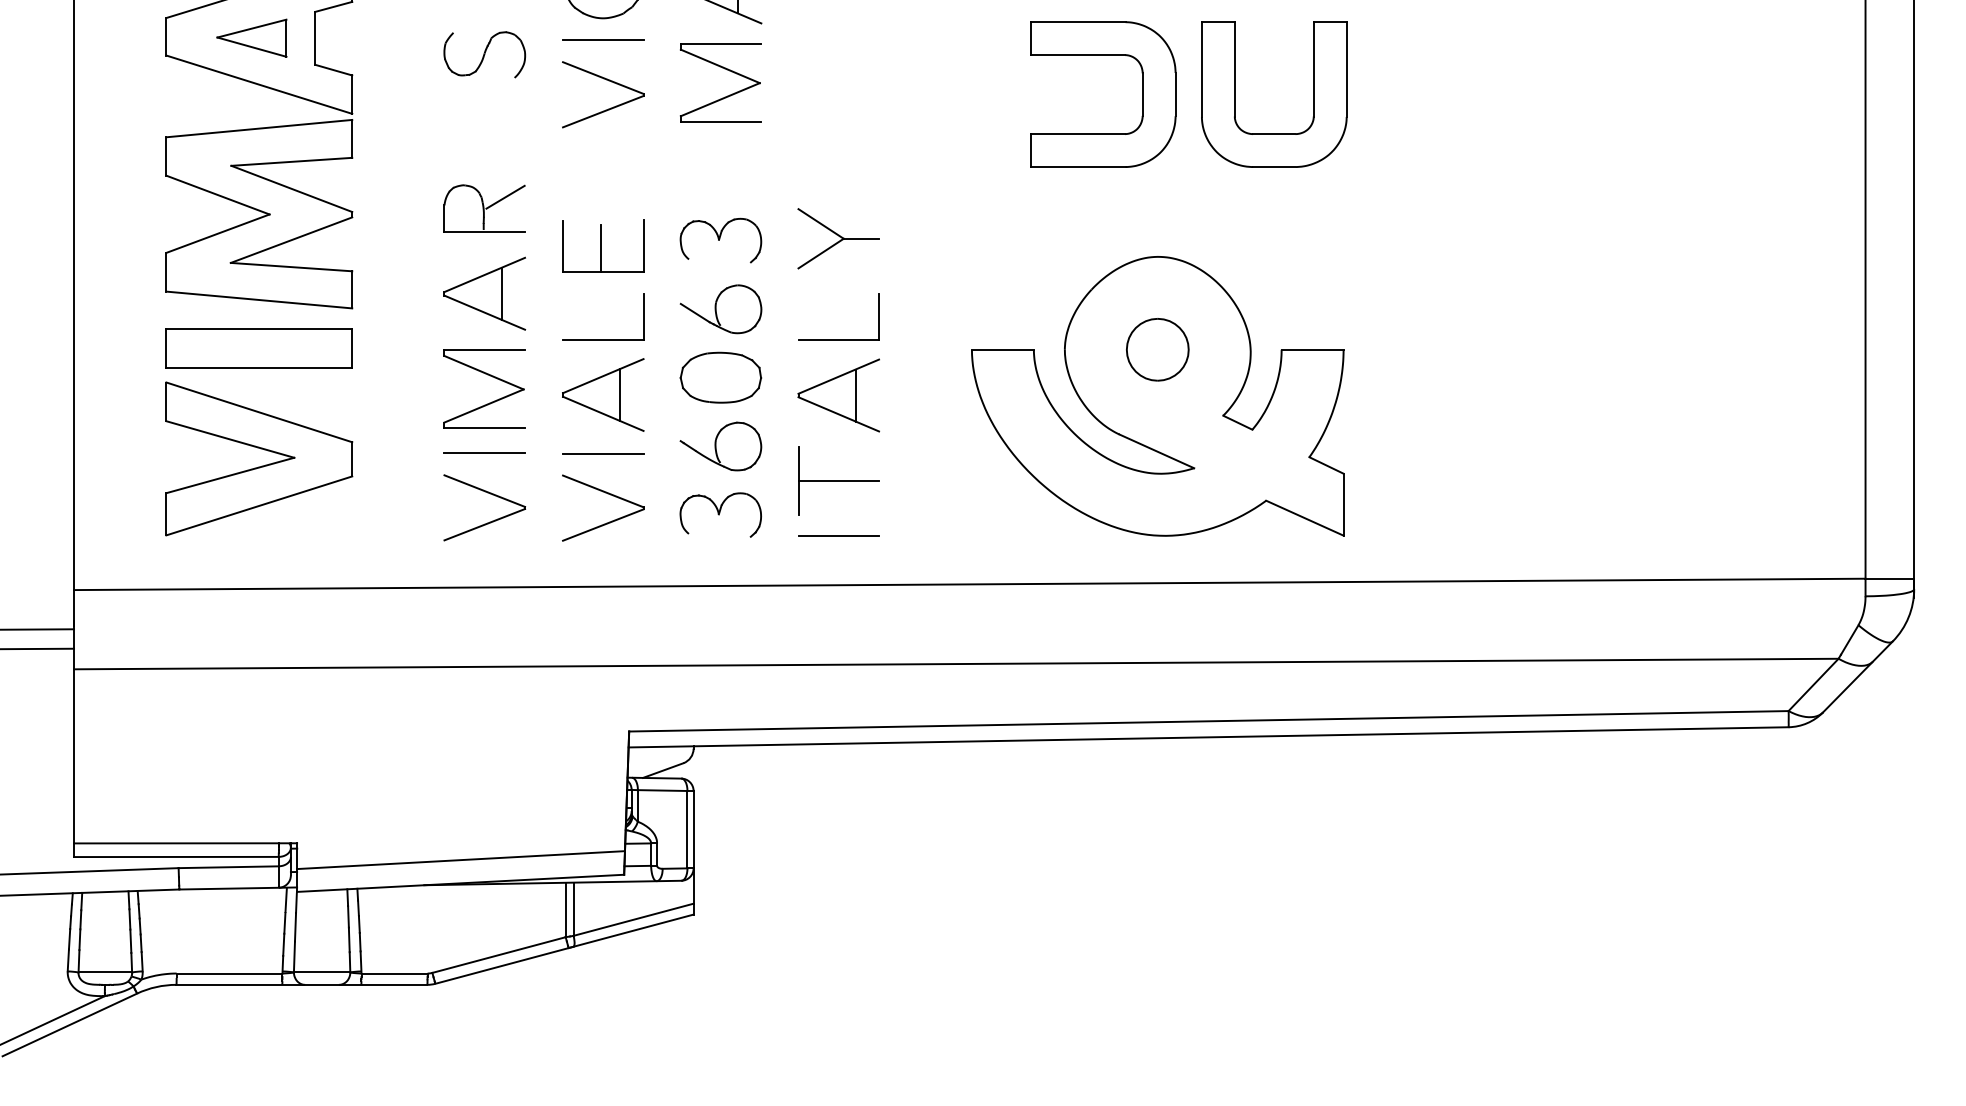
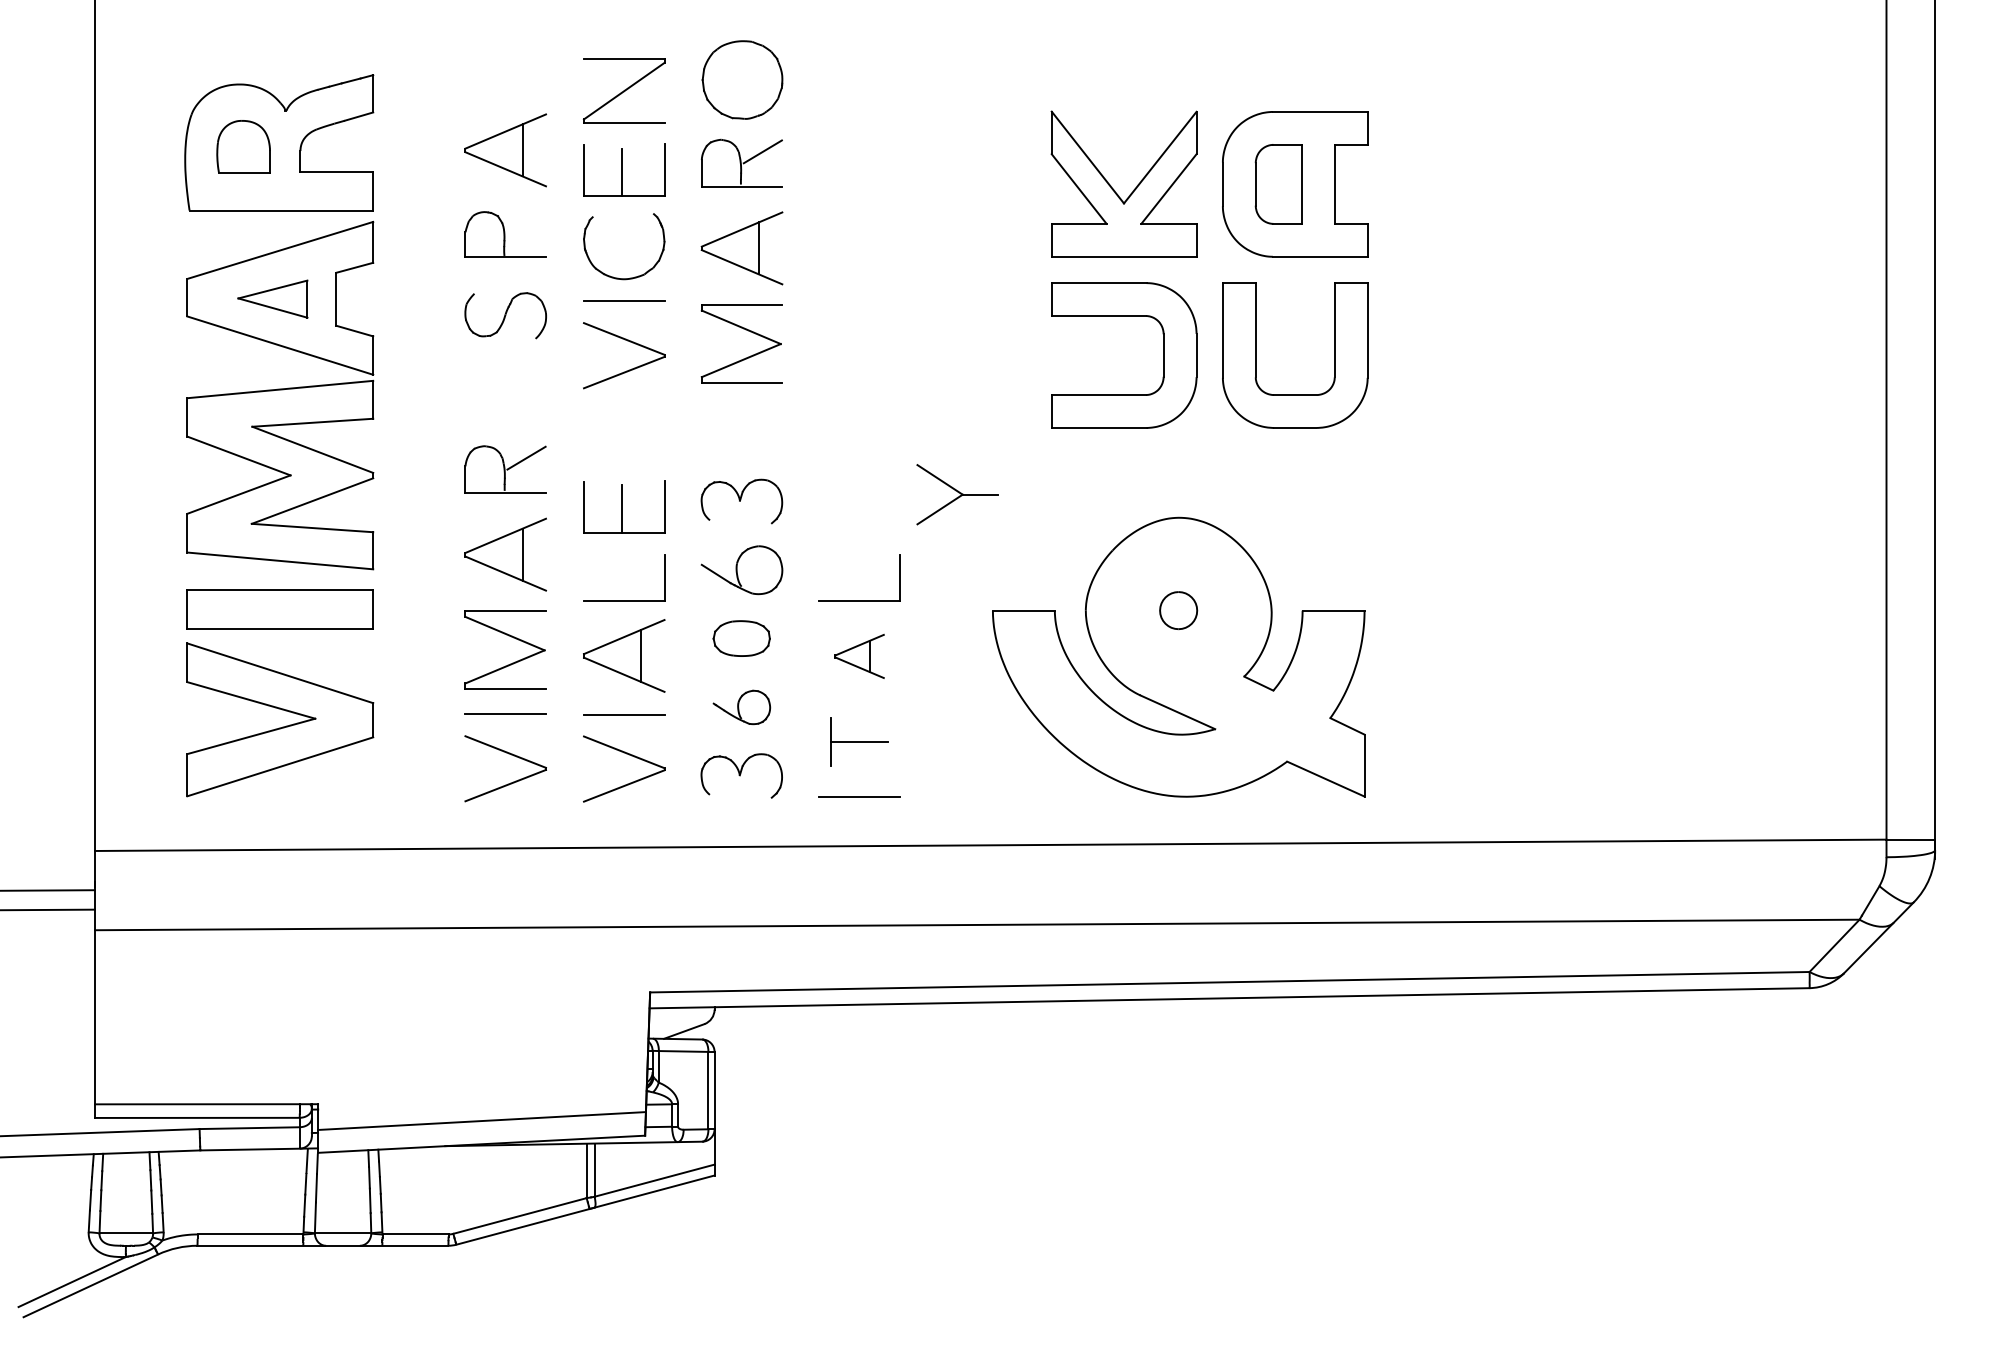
part: (838, 238) -> (957, 494), moved
part: (1157, 349) -> (1178, 610), size x0.6
part: (720, 377) -> (741, 638), size x0.7
part: (838, 395) -> (859, 656), size x0.6
part: (720, 446) -> (741, 707), size x0.7
part: (838, 480) -> (859, 741), size x0.7

